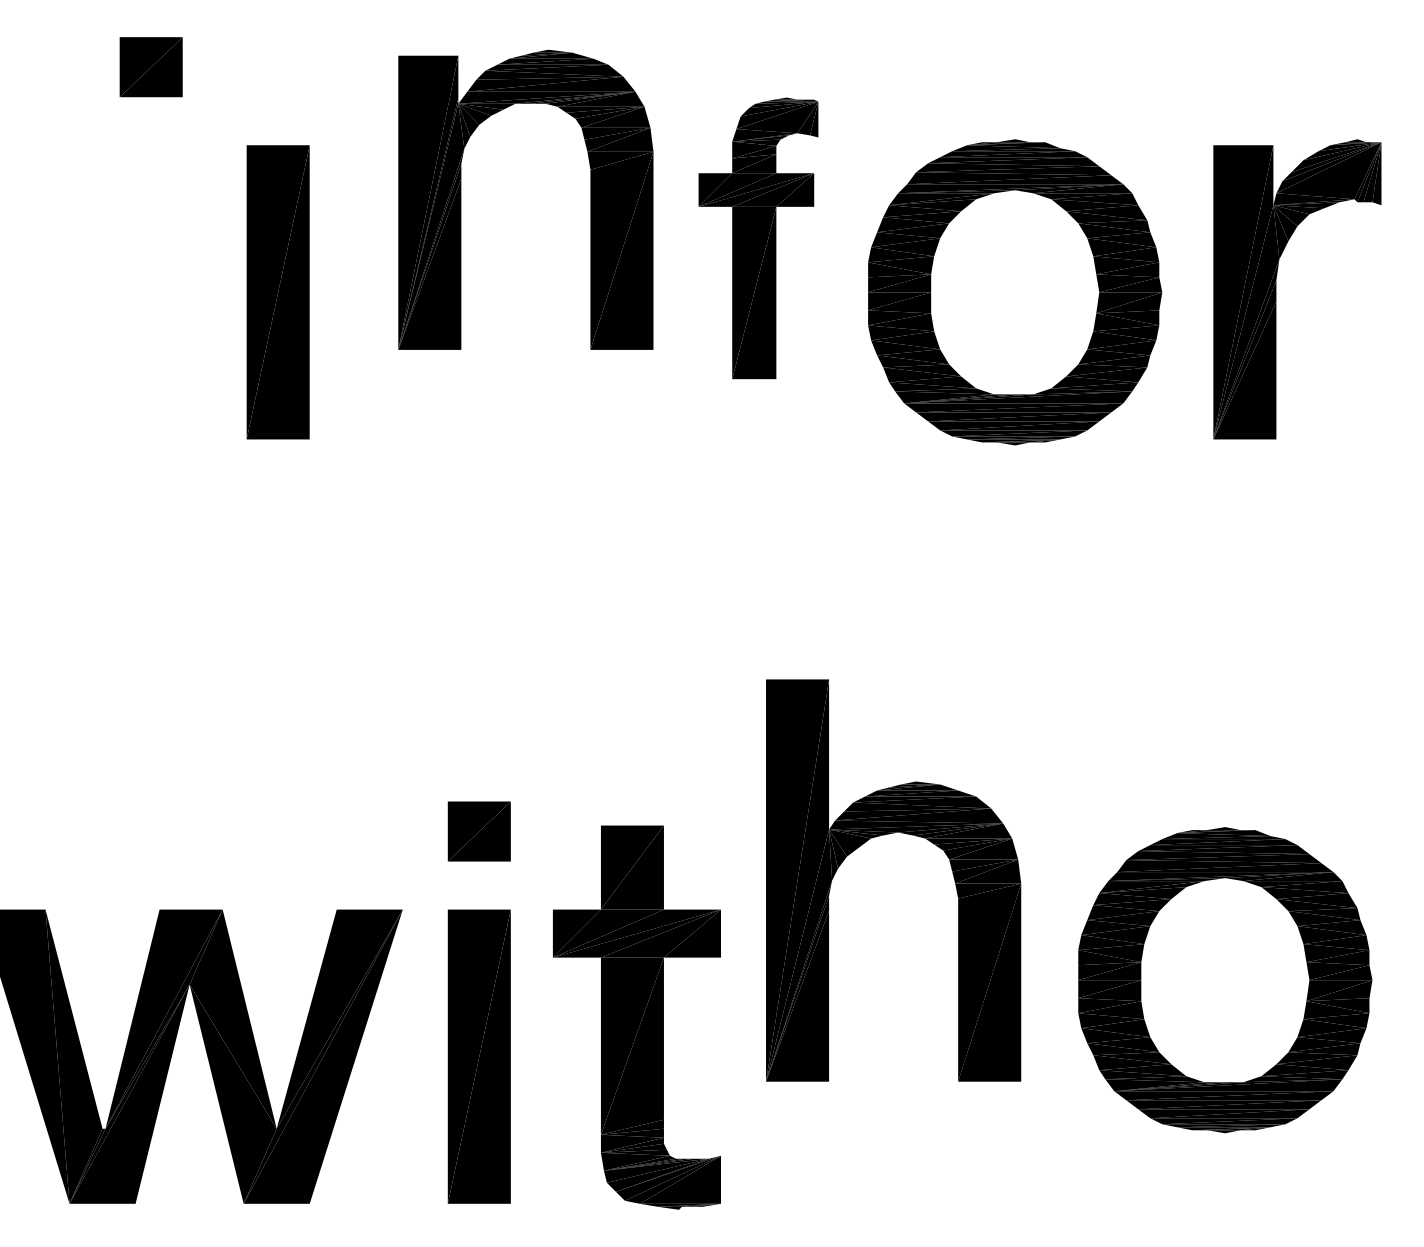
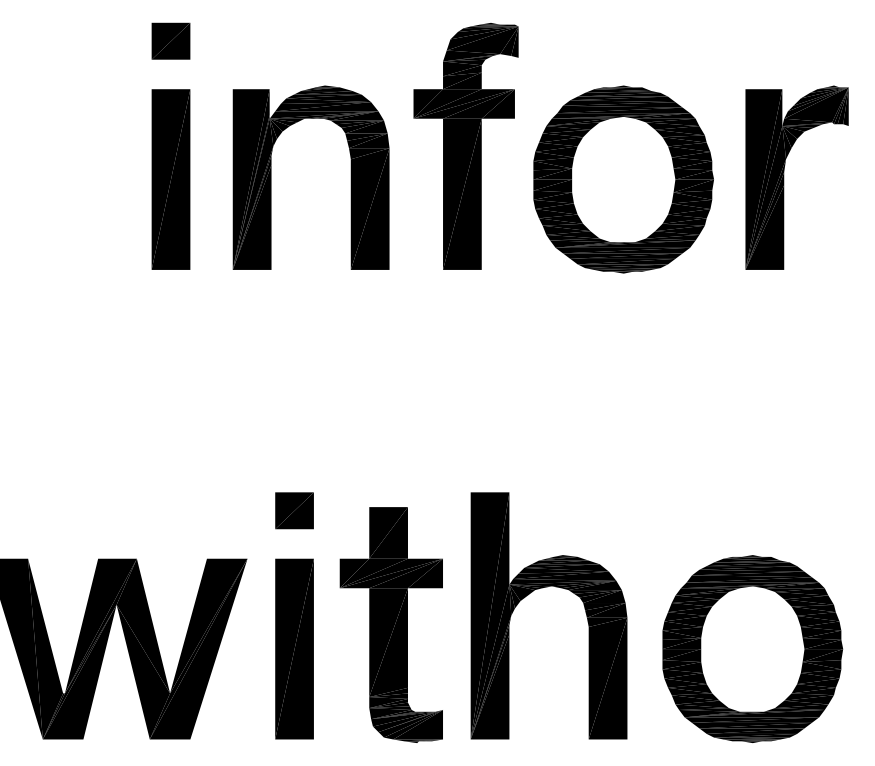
part: (150, 65) -> (170, 40), moved
part: (461, 199) -> (271, 177), moved
part: (757, 238) -> (465, 146), size x1.43
part: (882, 835) -> (542, 588), moved
part: (1224, 979) -> (752, 648), moved

